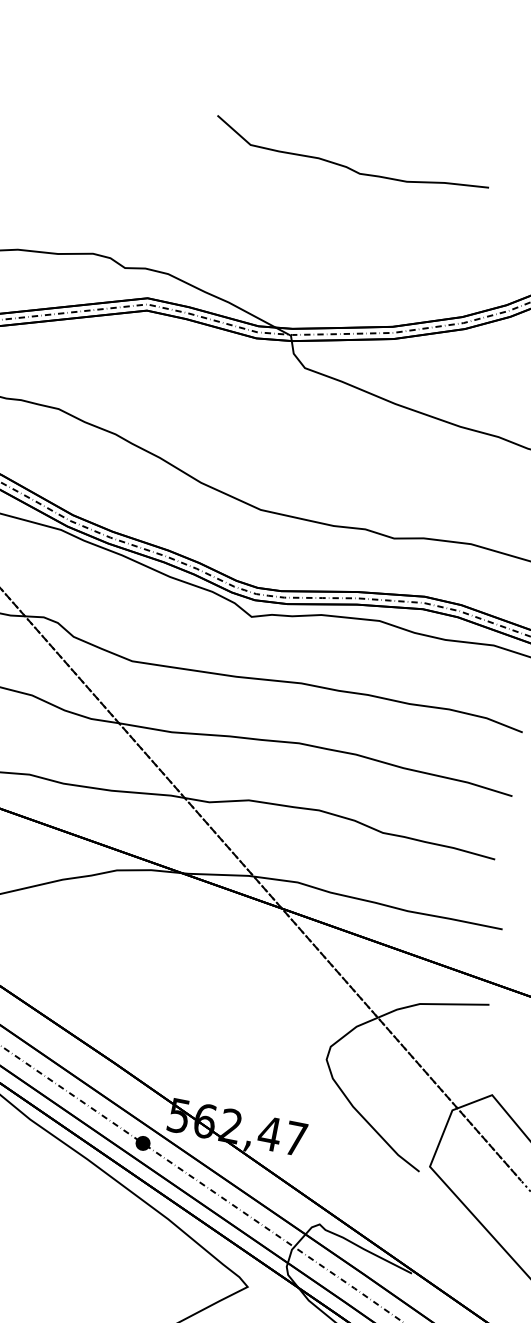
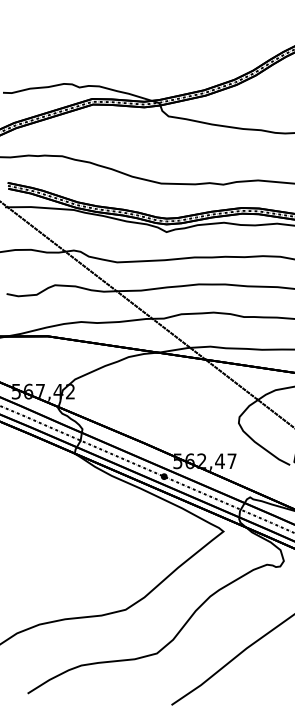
curve: (342, 162) -> (167, 21), removed

